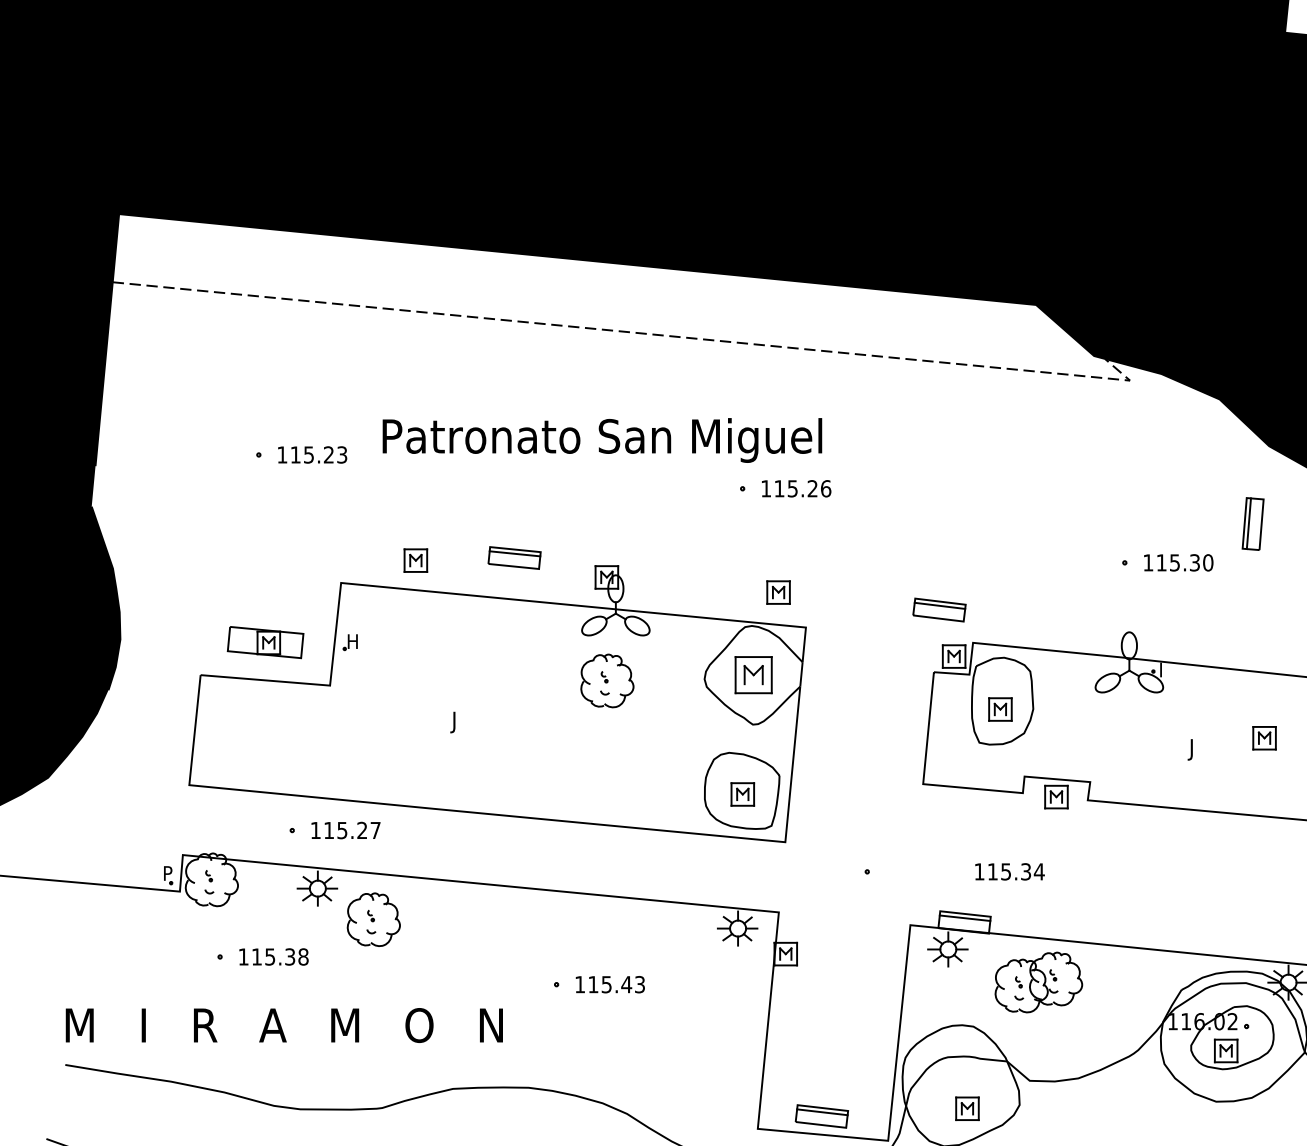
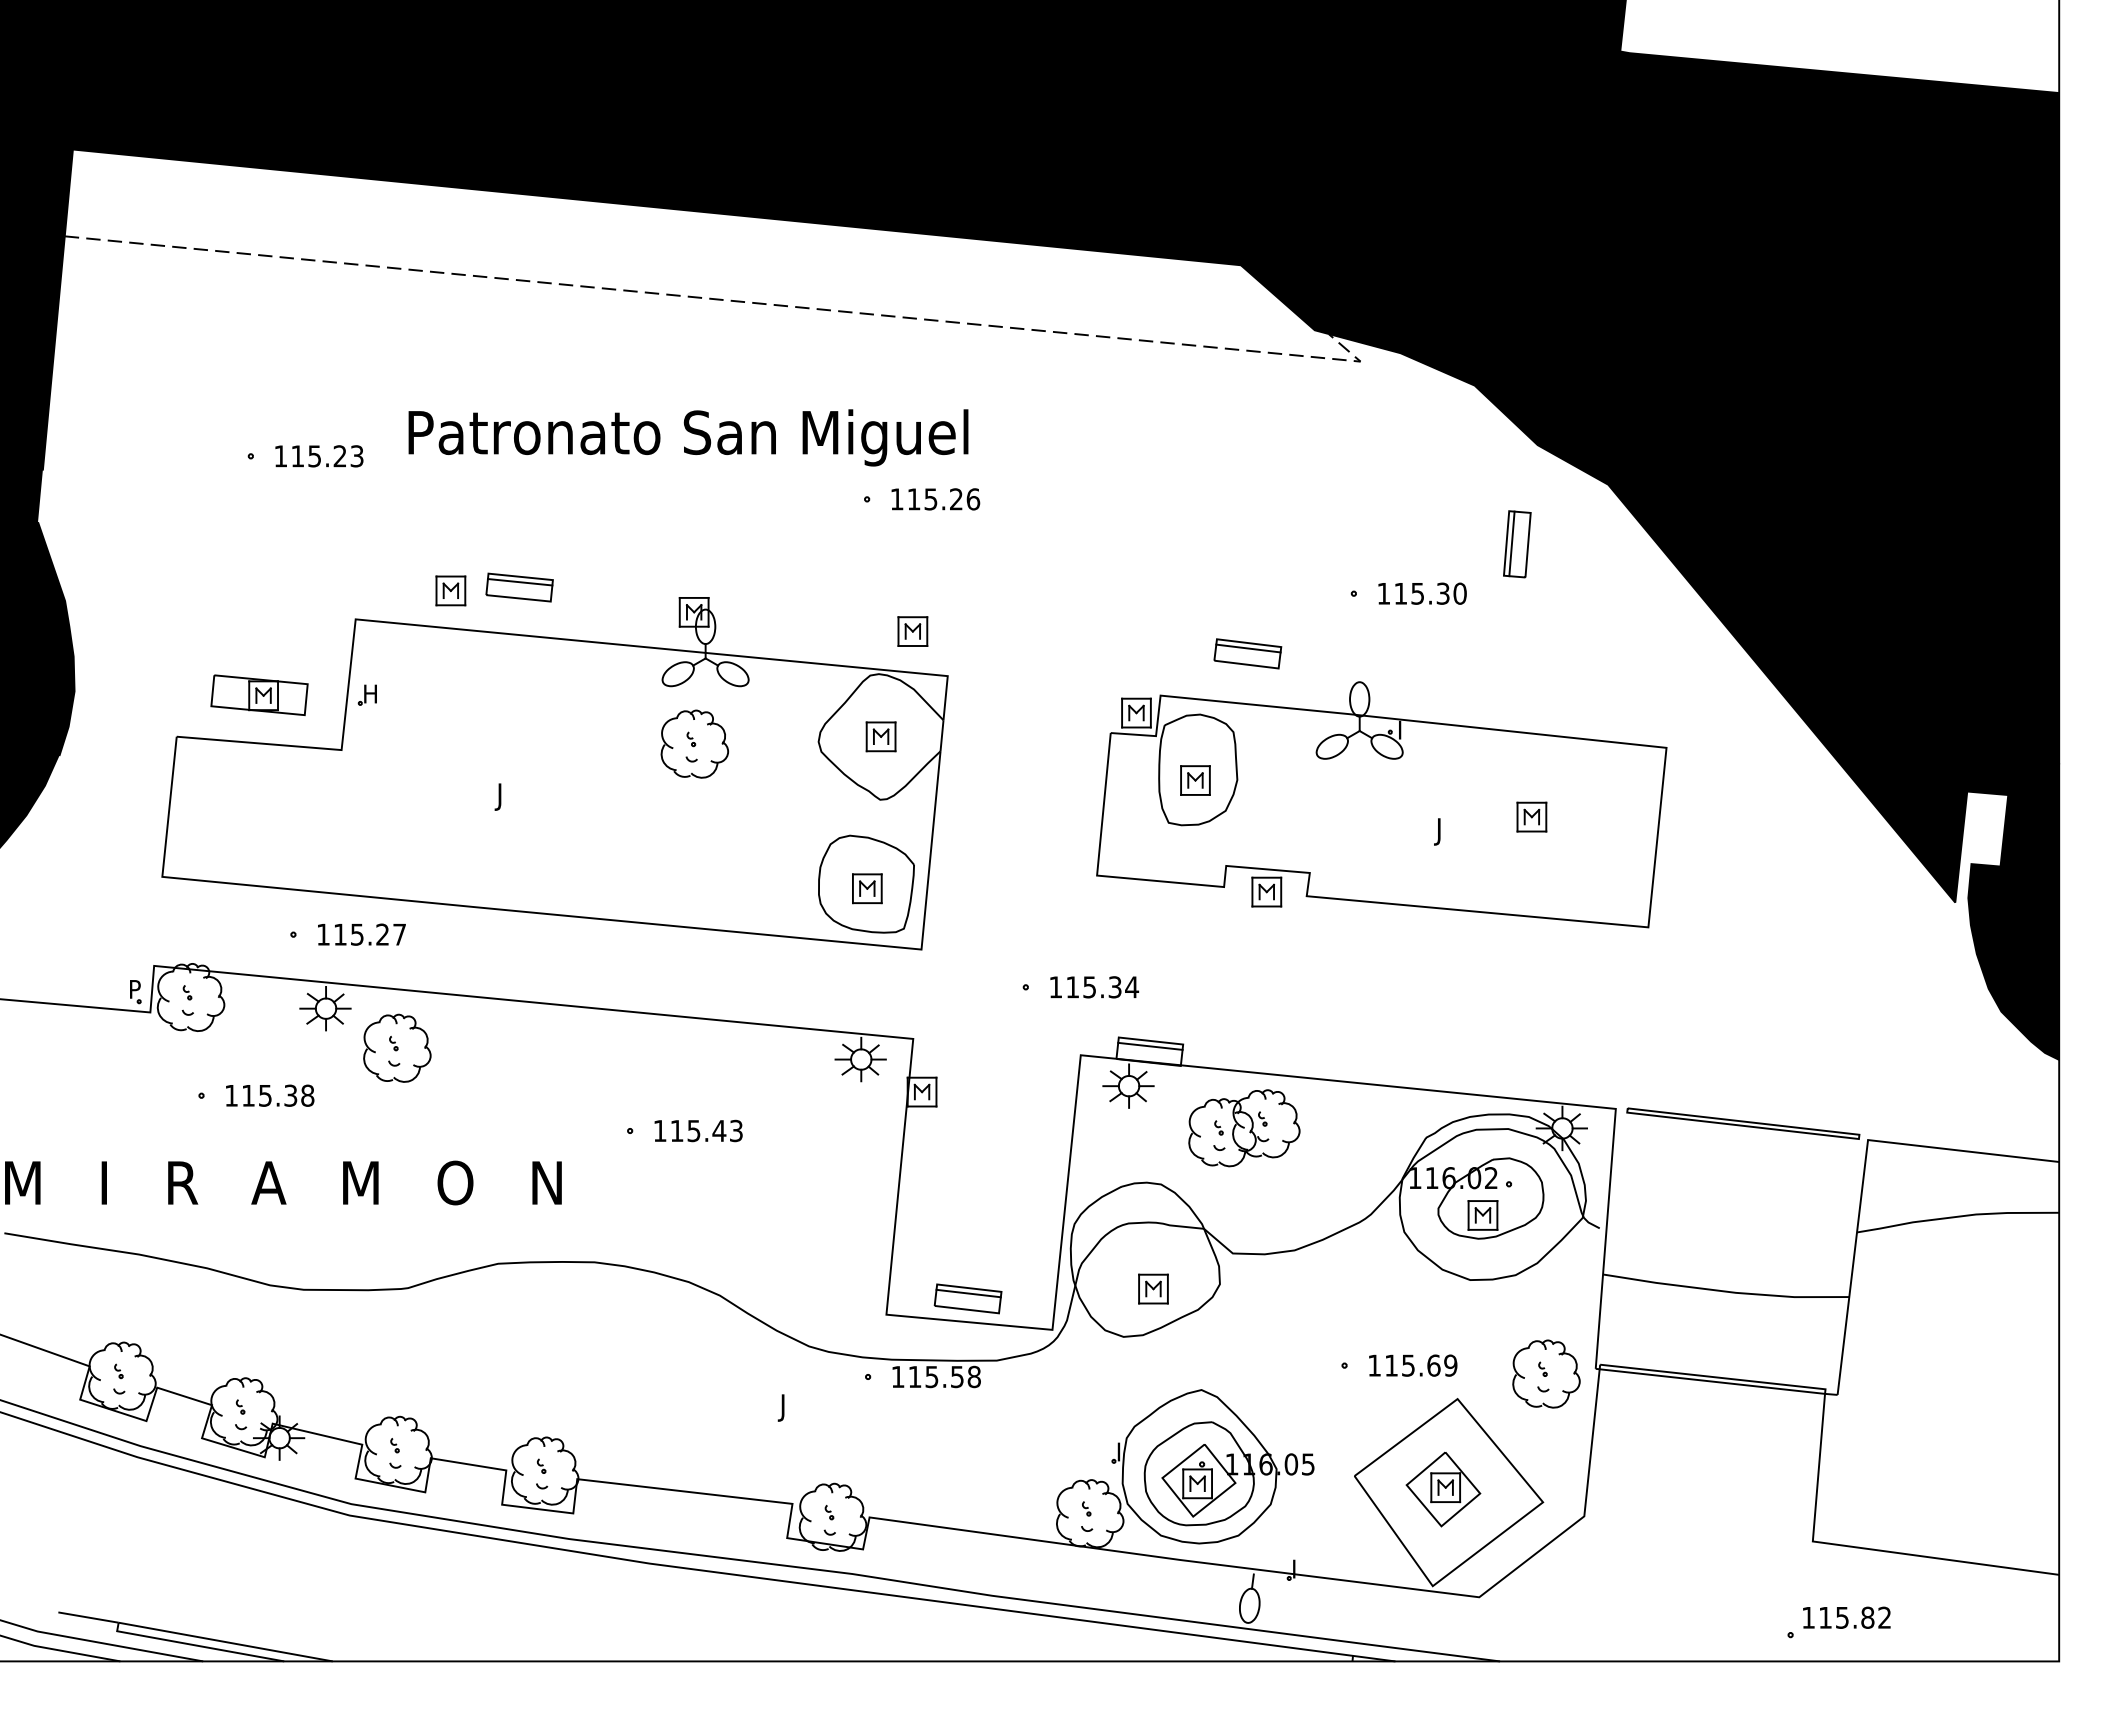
part: (514, 557) -> (519, 587), moved
part: (939, 609) -> (1247, 653), moved
part: (753, 674) -> (880, 736), size x0.62
text: (1009, 872) -> (1094, 987), moved

